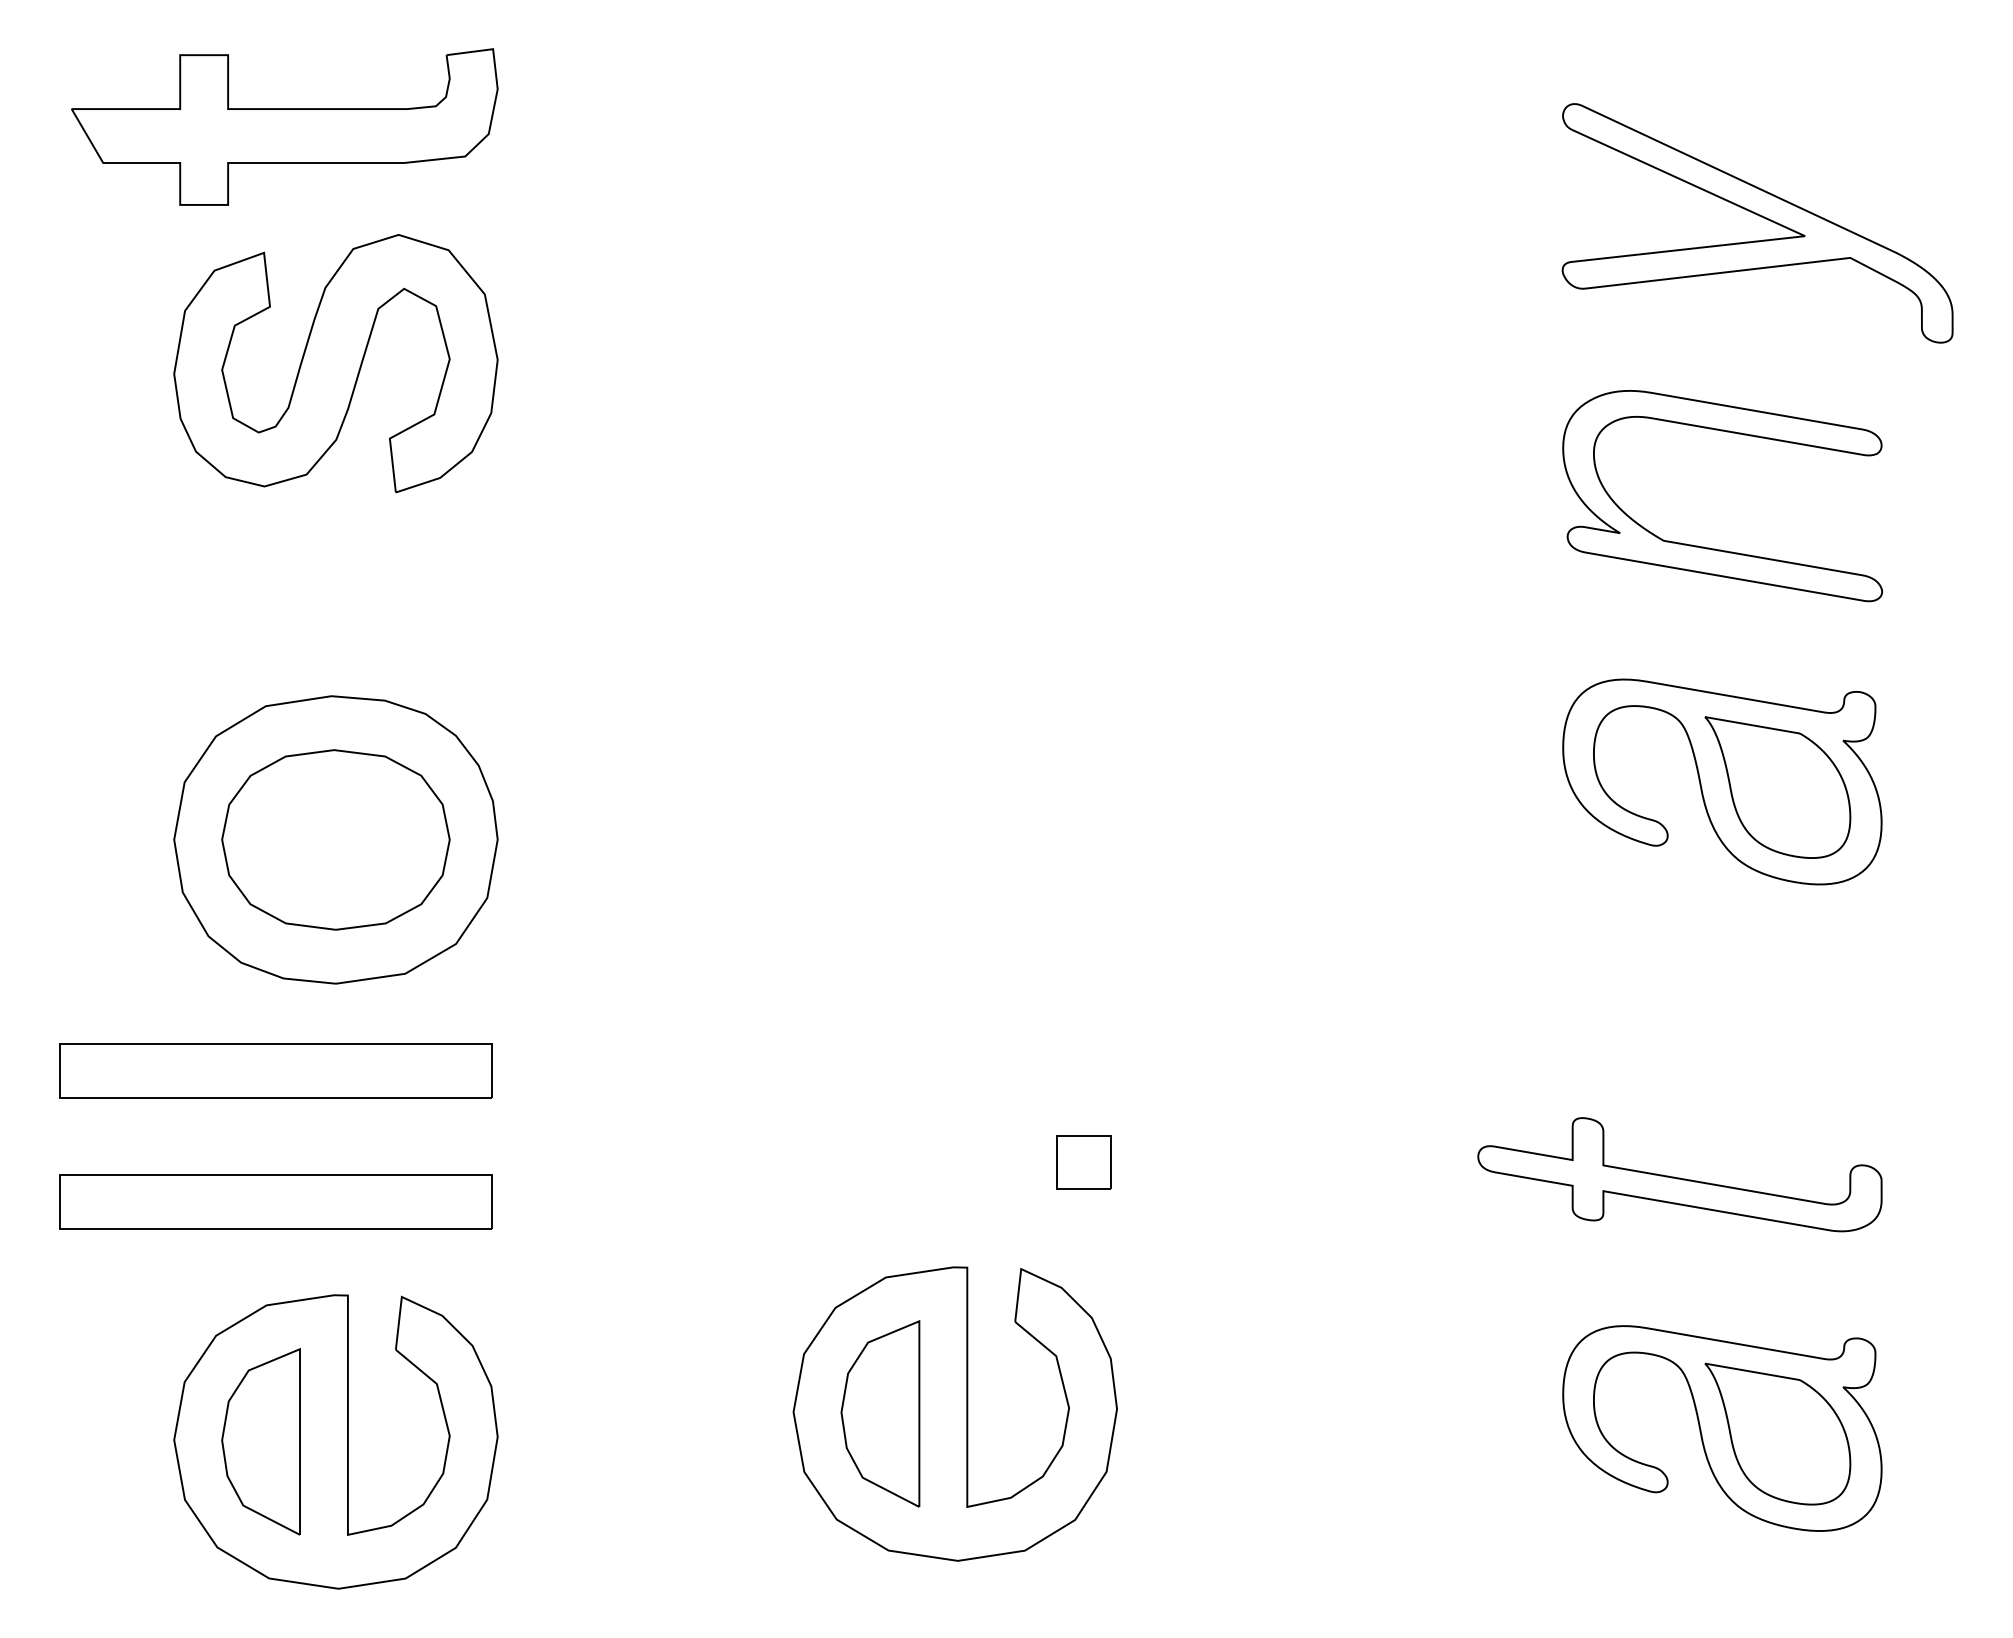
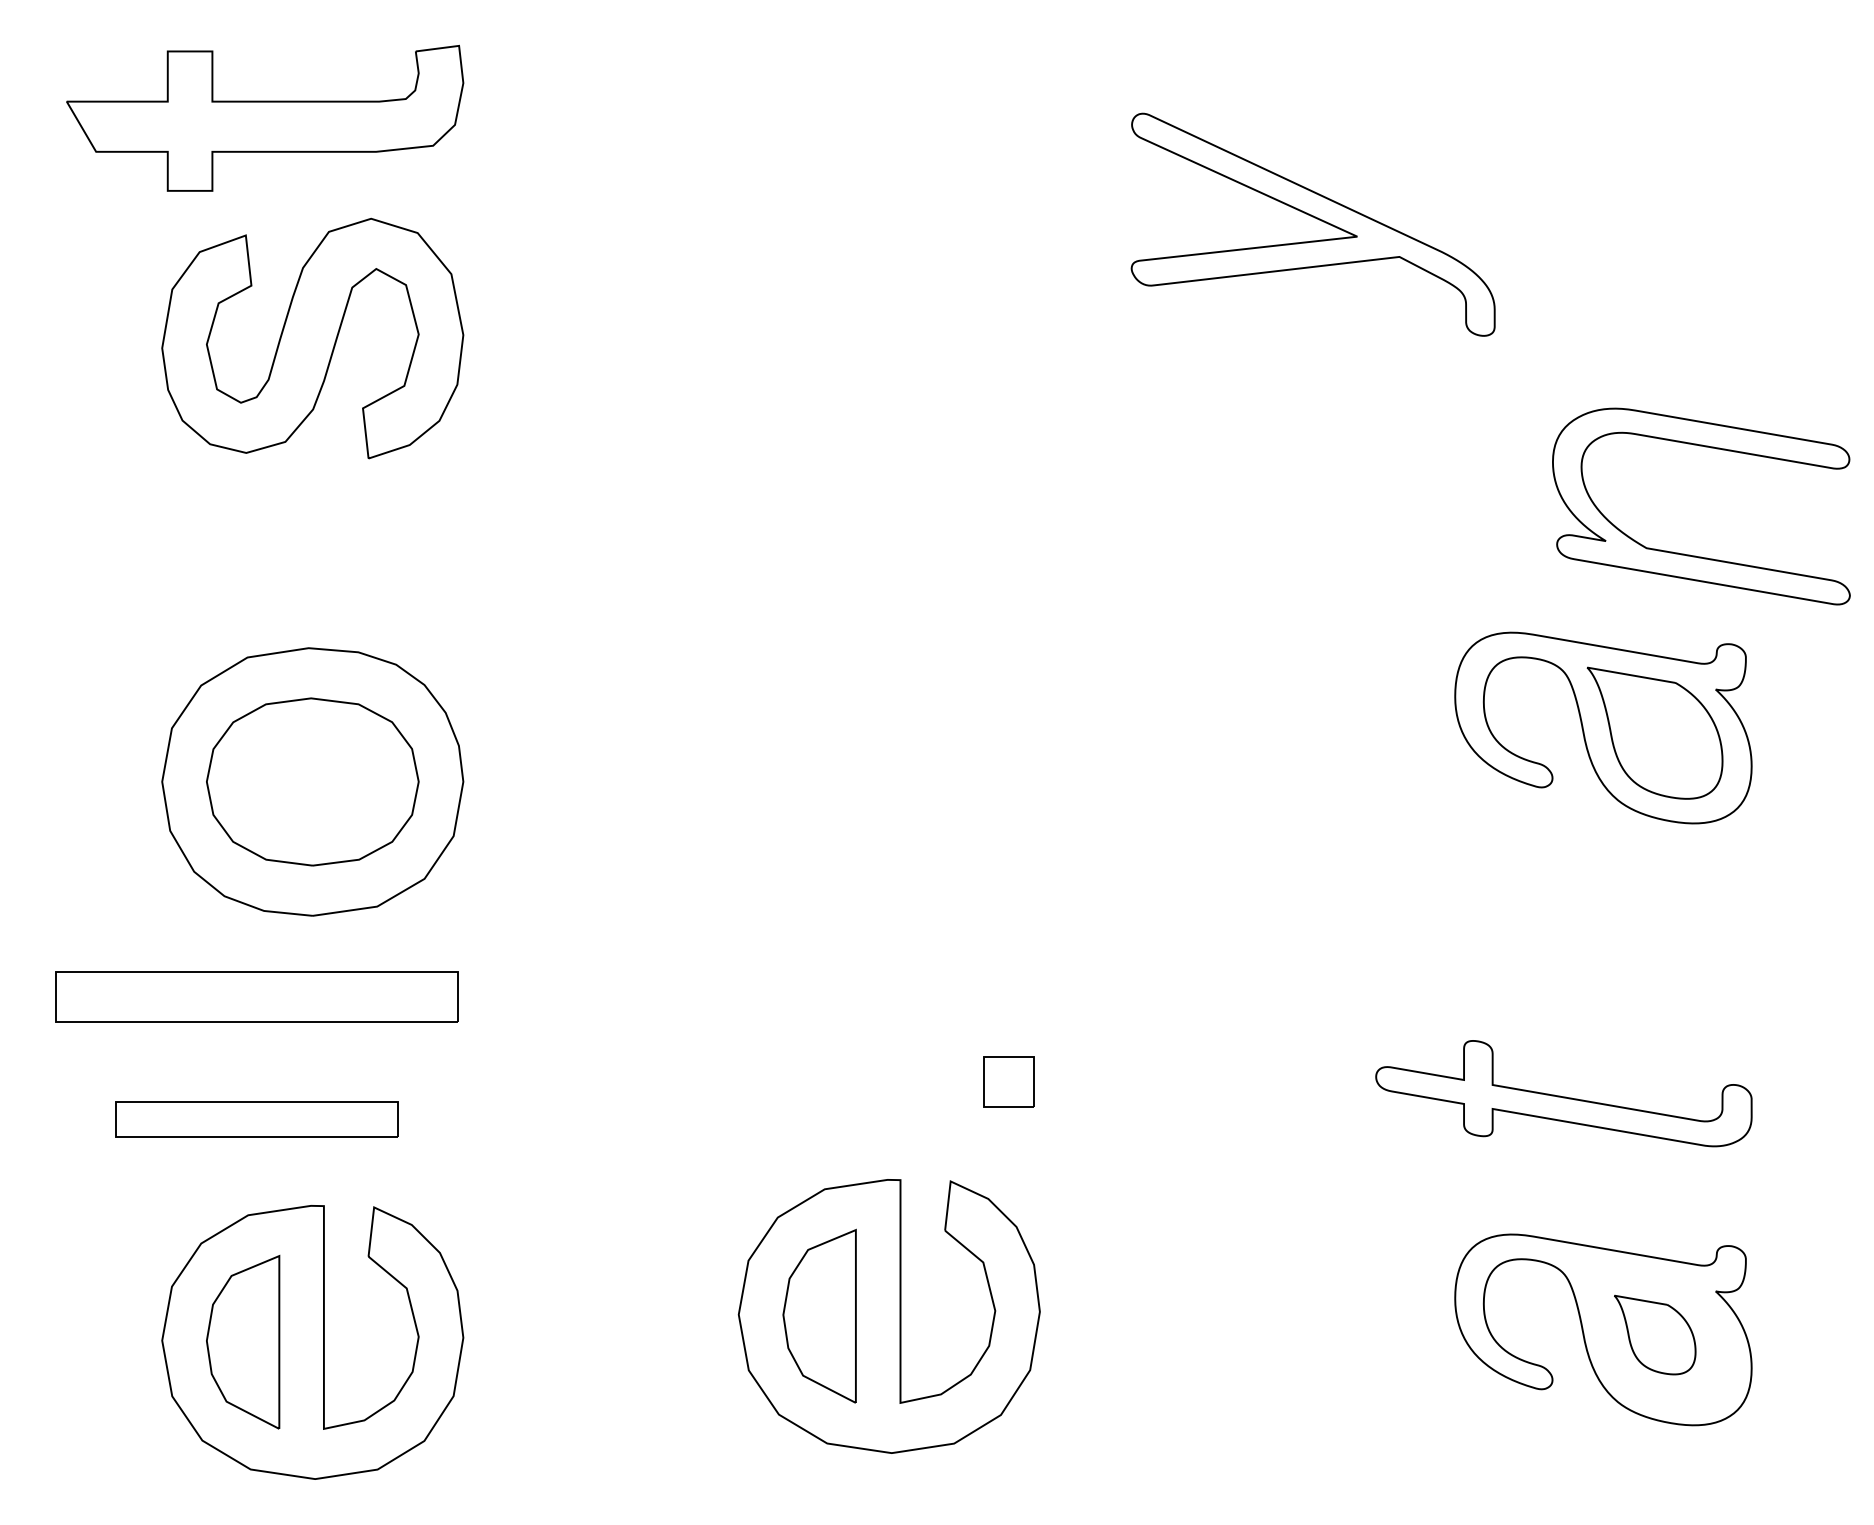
part: (1761, 217) -> (1316, 219), moved
part: (1715, 548) -> (1694, 555), moved
part: (275, 1201) -> (256, 1118), size x0.7
part: (1777, 1433) -> (1654, 1334), size x0.6

